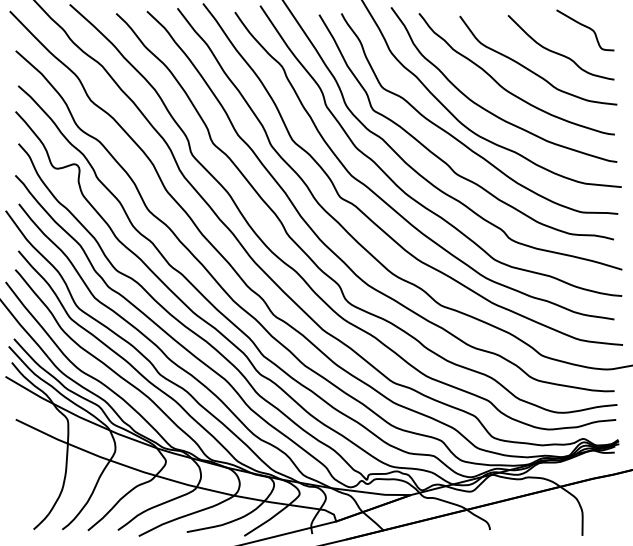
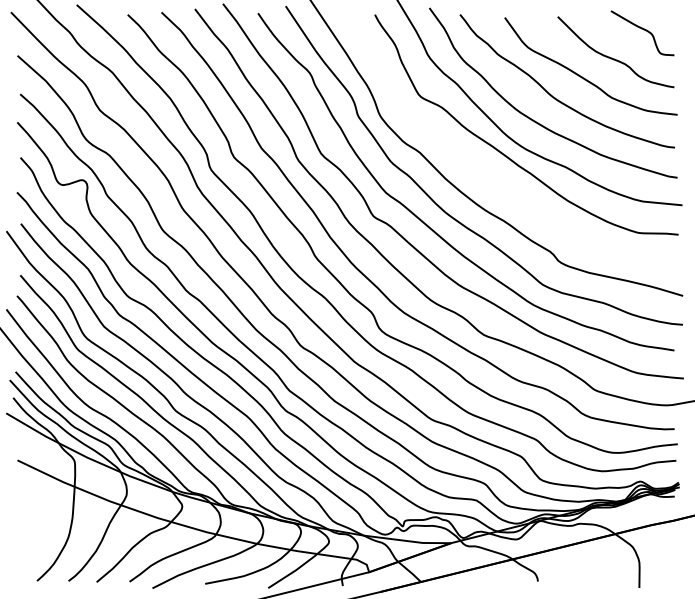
curve: (441, 158) -> (484, 173), removed

